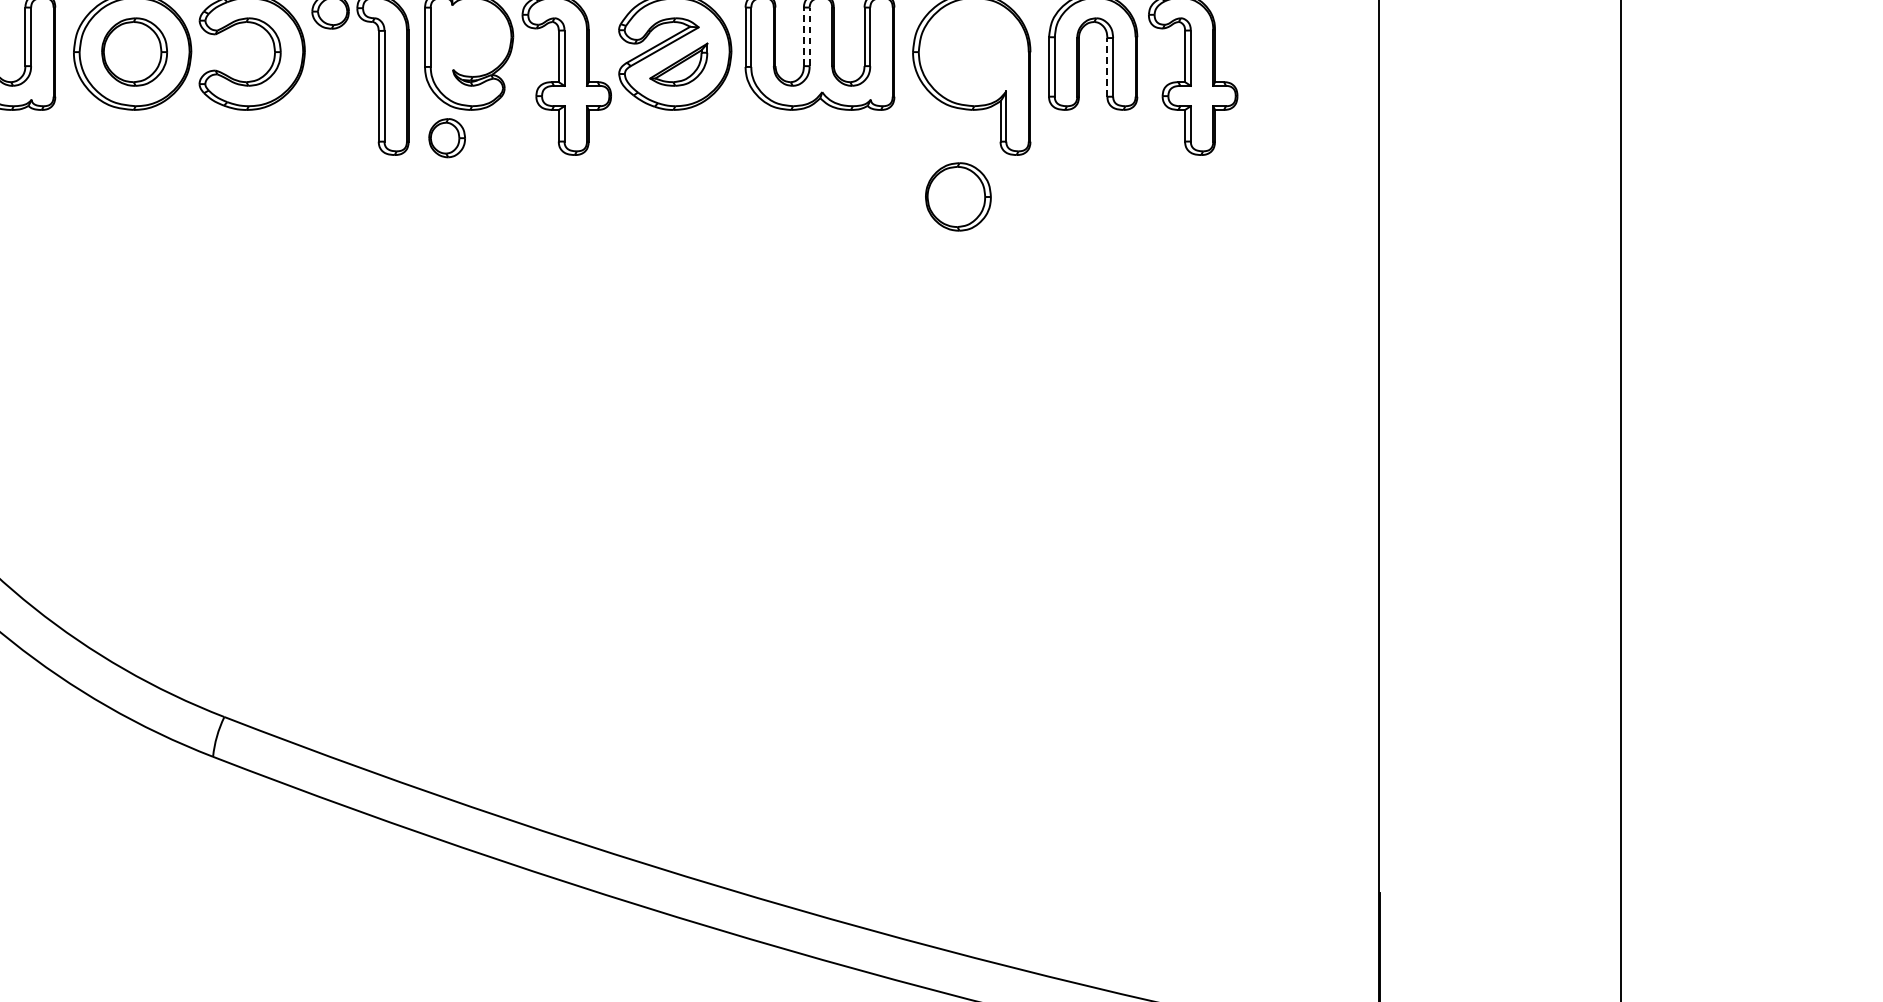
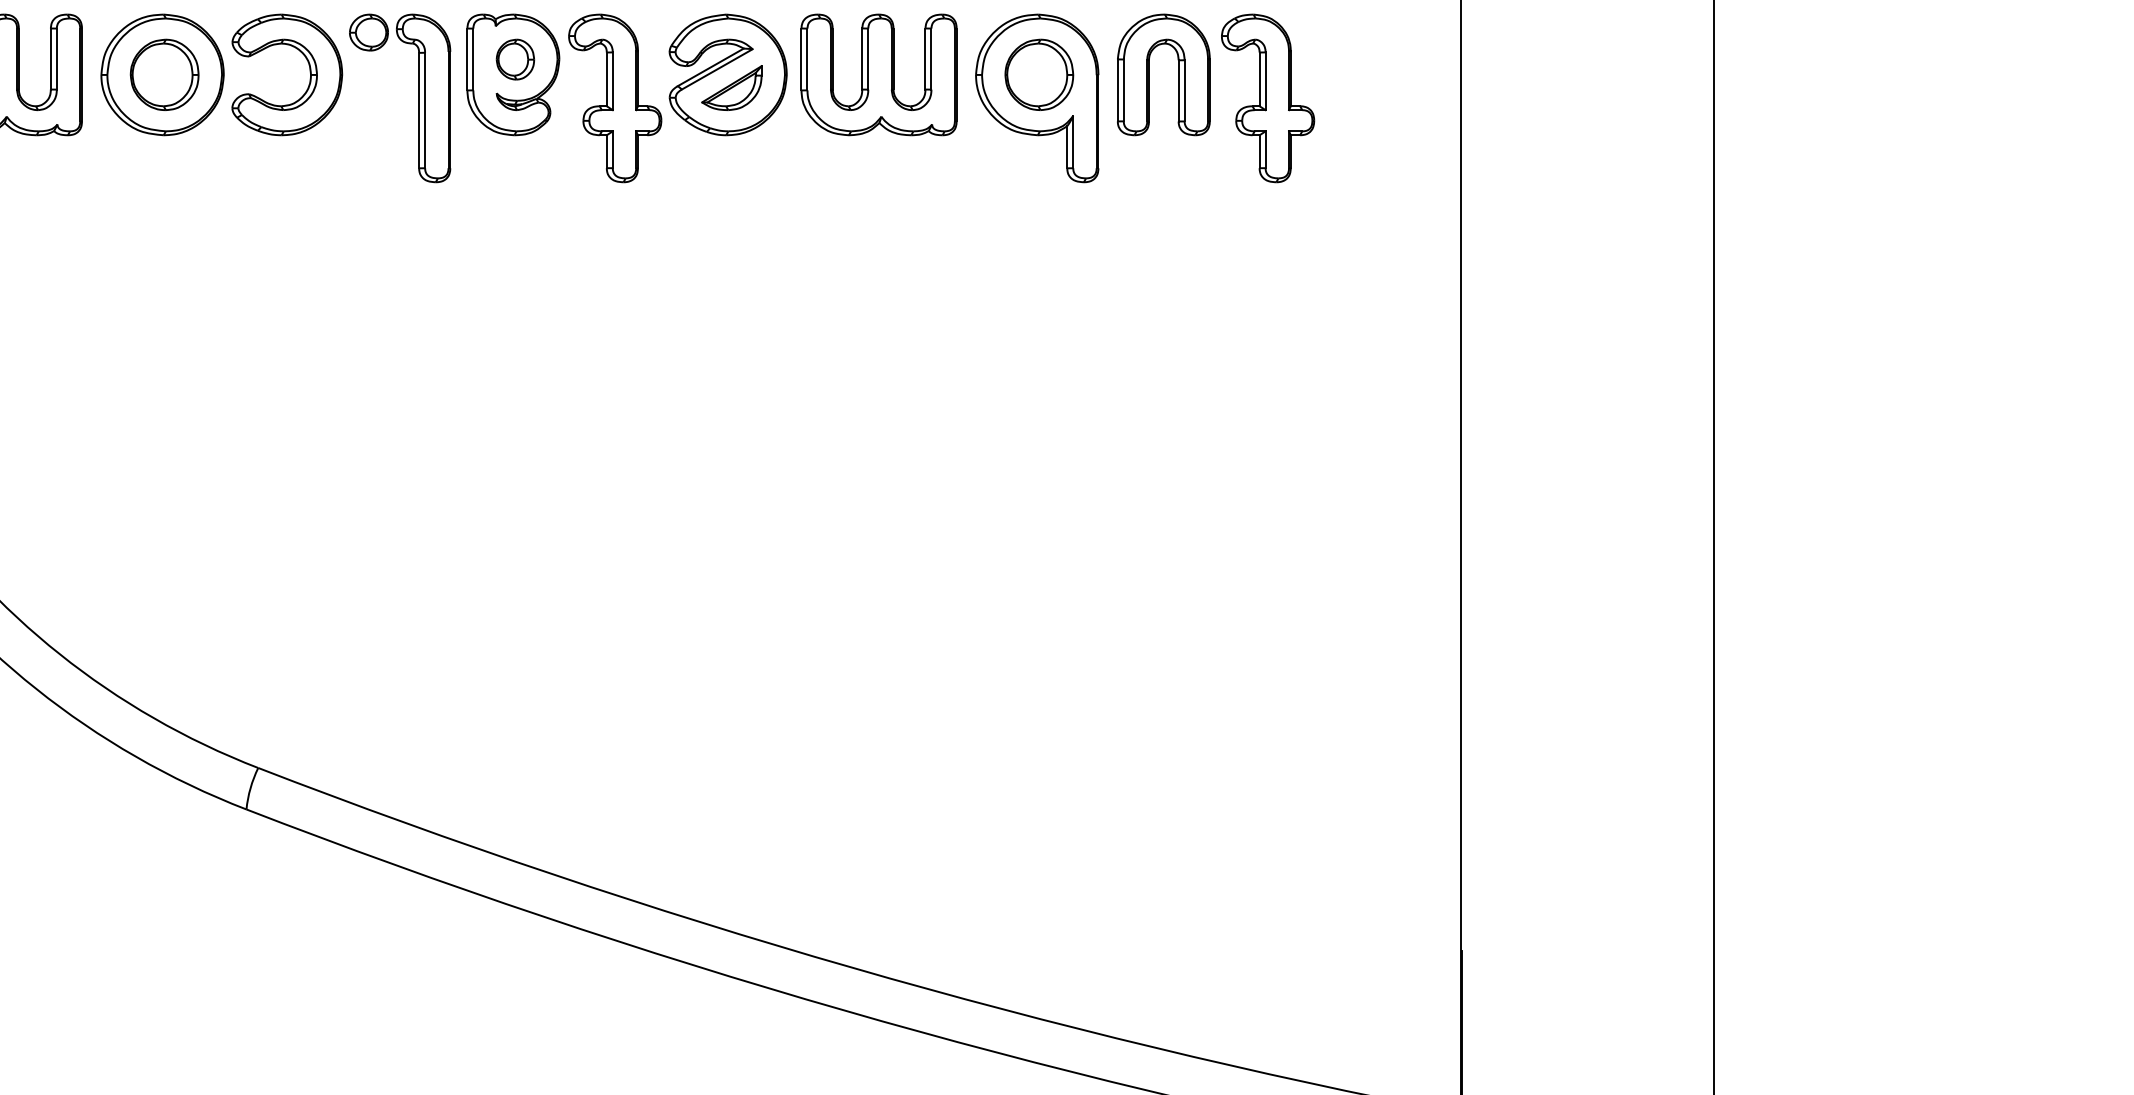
line: (804, 36) -> (862, 58), dashed -> solid
line: (809, 37) -> (868, 59), dashed -> solid
line: (1107, 67) -> (1178, 90), dashed -> solid
part: (447, 138) -> (515, 59), moved
part: (958, 196) -> (1039, 74), moved

